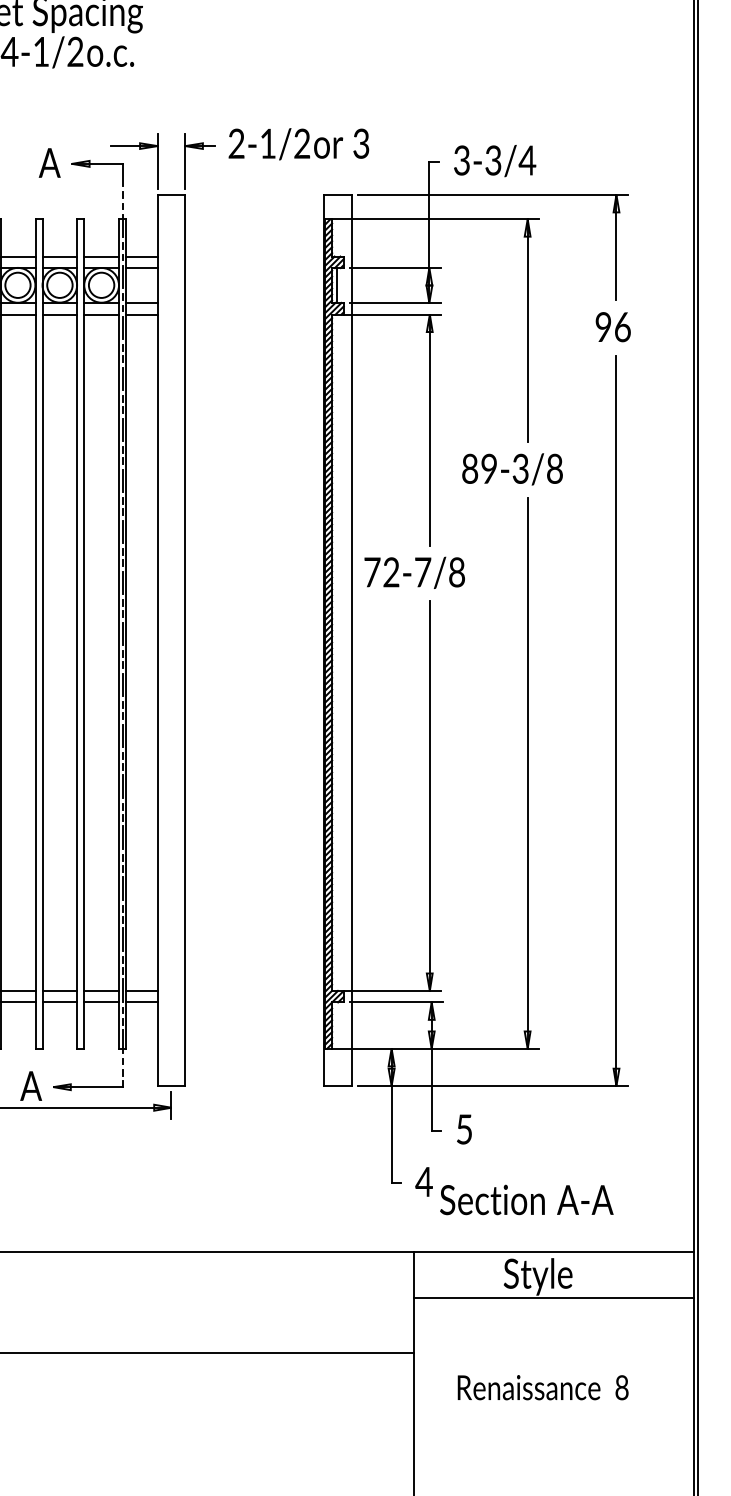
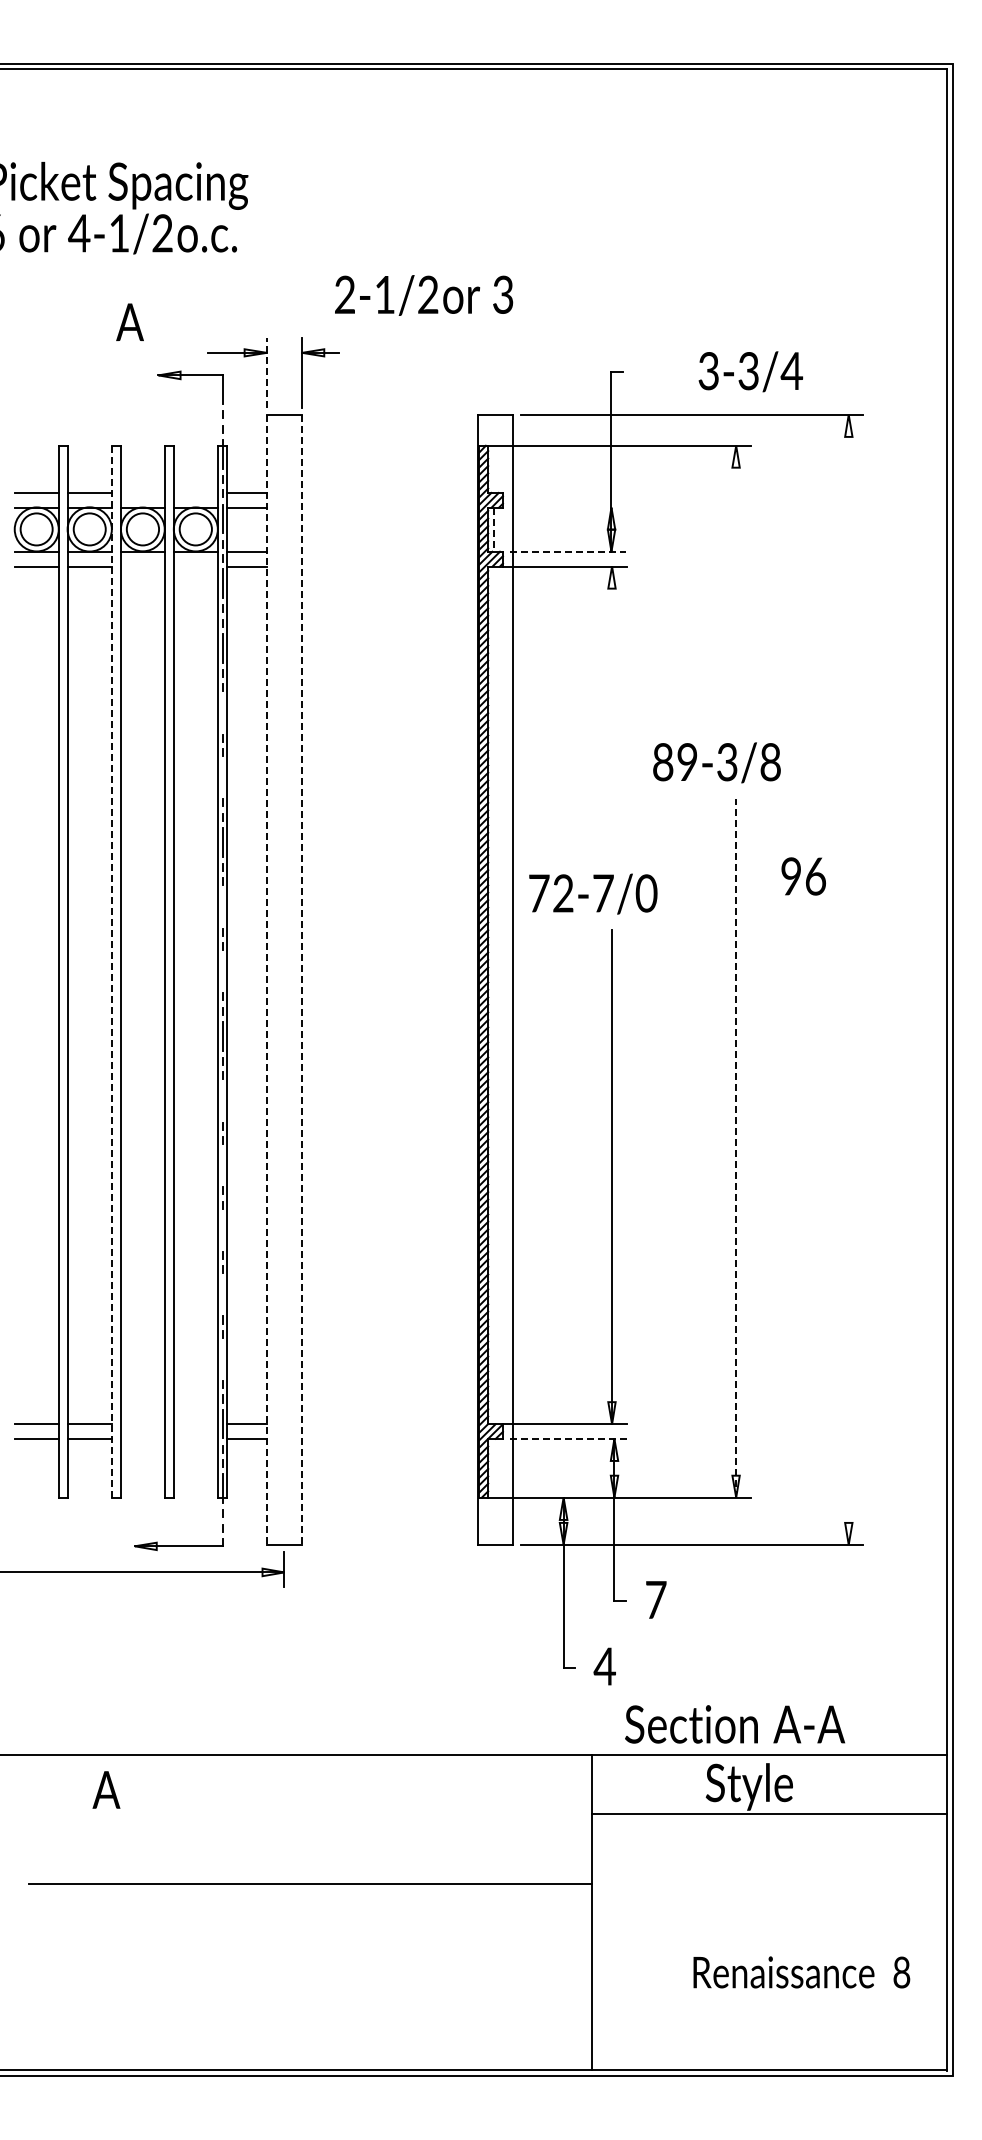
text: (299, 144) -> (424, 295), moved
text: (494, 160) -> (750, 371), moved
line: (157, 161) -> (266, 372), solid -> dashed
text: (49, 162) -> (129, 321), moved
line: (616, 247) -> (848, 481), removed
line: (59, 256) -> (142, 492), removed
line: (101, 256) -> (195, 492), removed
line: (395, 268) -> (568, 507), removed
line: (337, 286) -> (494, 530), solid -> dashed
line: (395, 302) -> (568, 551), solid -> dashed
line: (59, 314) -> (142, 566), removed
line: (101, 314) -> (195, 566), removed
text: (613, 327) -> (803, 876), moved
line: (527, 330) -> (736, 586), removed
line: (122, 429) -> (222, 712), removed
line: (430, 429) -> (612, 712), removed
line: (122, 480) -> (222, 777), removed
text: (456, 572) -> (646, 893), 72-7/8 -> 72-7/0
line: (122, 582) -> (222, 906), removed
line: (35, 633) -> (112, 971), solid -> dashed
line: (122, 633) -> (222, 971), removed
line: (157, 641) -> (266, 980), solid -> dashed
line: (185, 641) -> (302, 980), solid -> dashed
line: (616, 720) -> (848, 1081), removed
line: (122, 735) -> (222, 1100), removed
line: (527, 772) -> (736, 1147), solid -> dashed
line: (122, 786) -> (222, 1165), removed
line: (122, 837) -> (222, 1229), removed
line: (122, 888) -> (222, 1294), removed
line: (122, 939) -> (222, 1359), removed
line: (59, 991) -> (142, 1424), removed
line: (101, 991) -> (195, 1424), removed
line: (59, 1002) -> (142, 1438), removed
line: (101, 1002) -> (195, 1438), removed
line: (397, 1002) -> (570, 1438), solid -> dashed
text: (31, 1085) -> (106, 1789), moved
text: (464, 1129) -> (656, 1600), 5 -> 7
text: (526, 1200) -> (734, 1724), moved
text: (542, 1387) -> (801, 1972), moved

